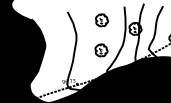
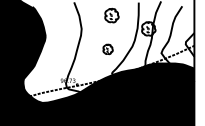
part: (100, 50) -> (107, 49), size x0.7

